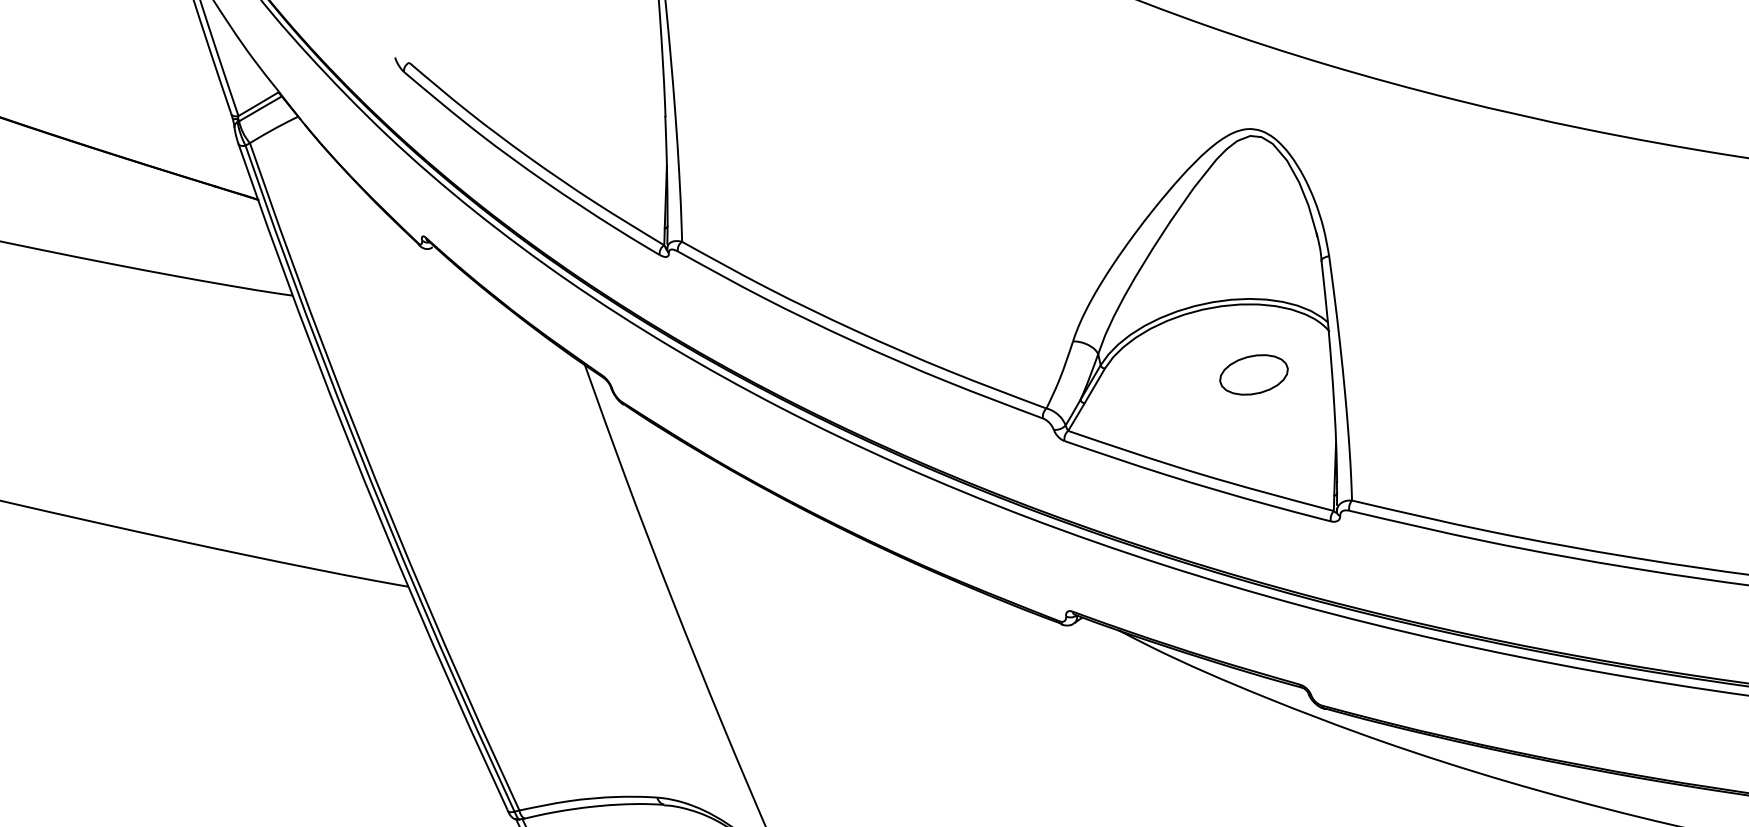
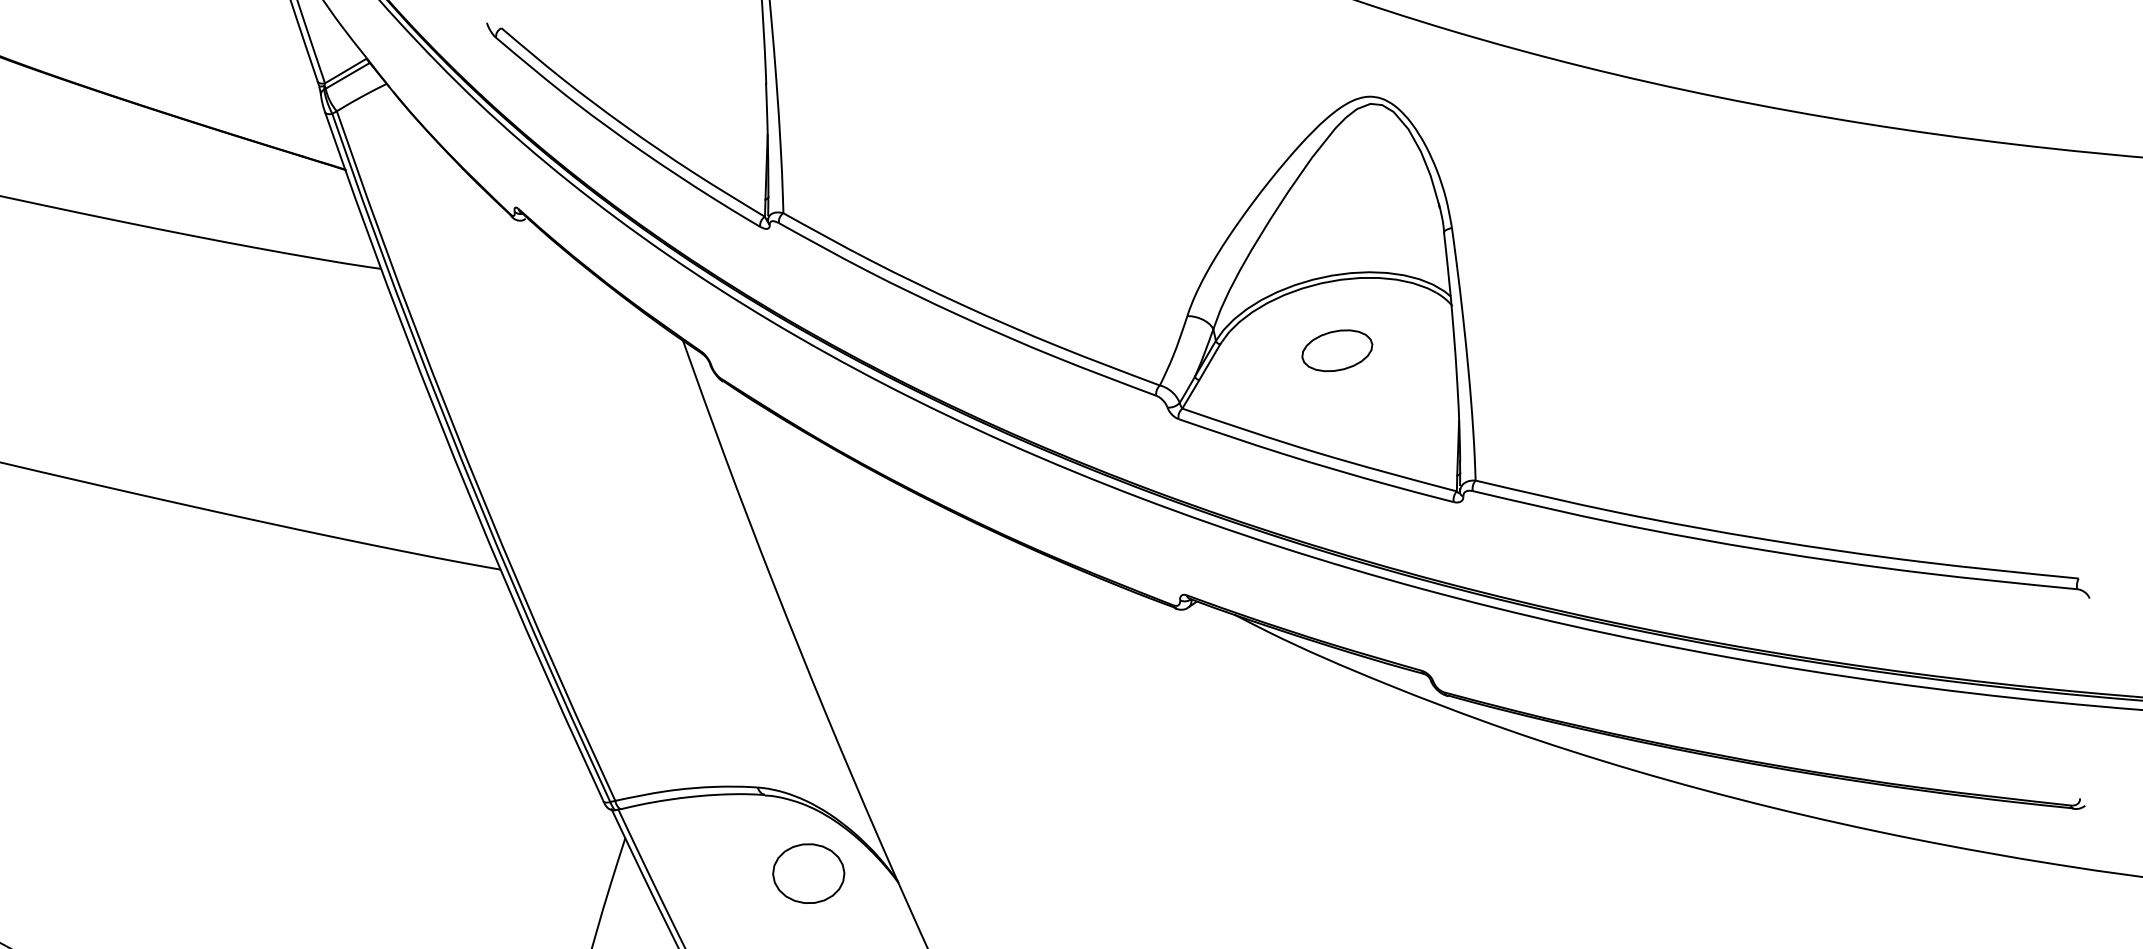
part: (1254, 374) -> (1337, 350), moved

